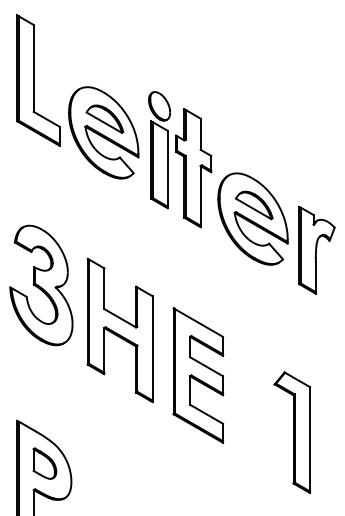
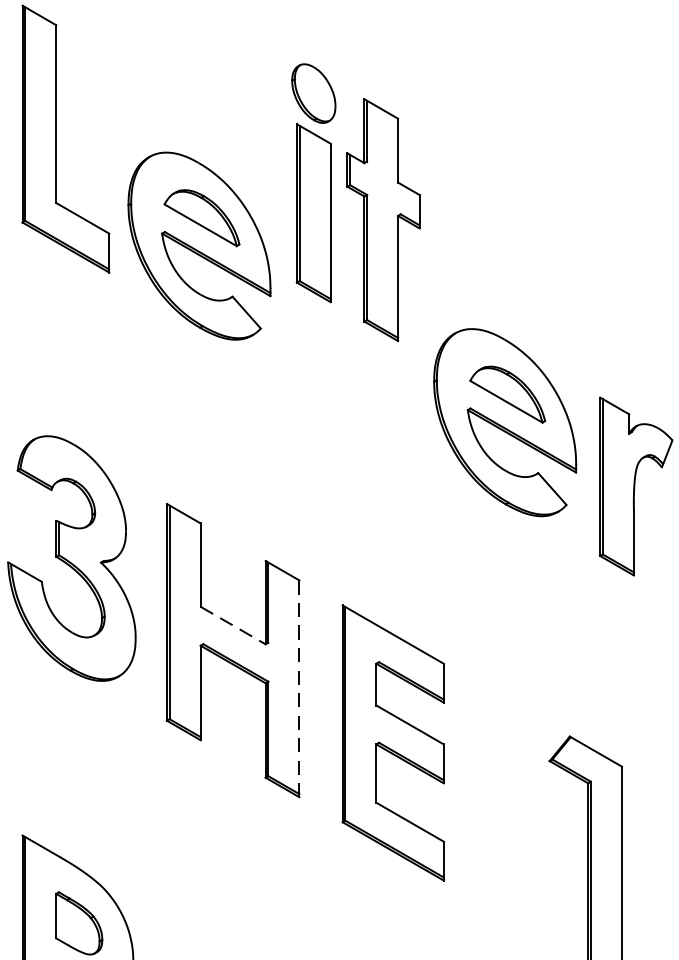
part: (180, 159) -> (356, 202), moved
line: (120, 318) -> (233, 626), solid -> dashed
line: (152, 349) -> (299, 689), solid -> dashed

